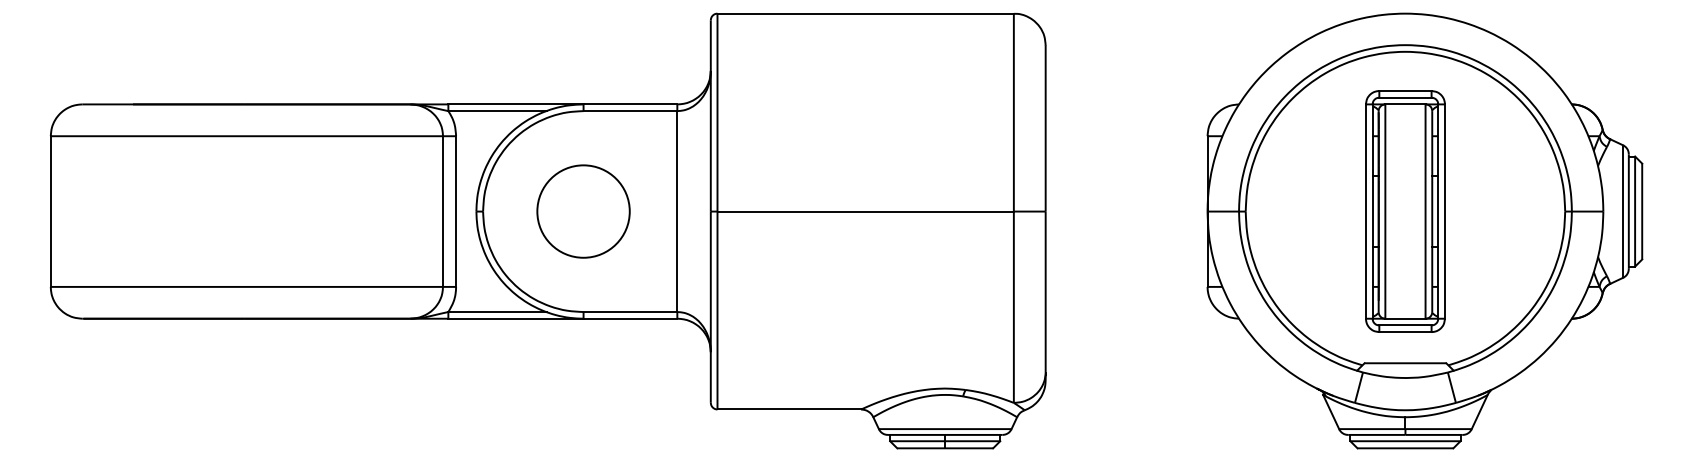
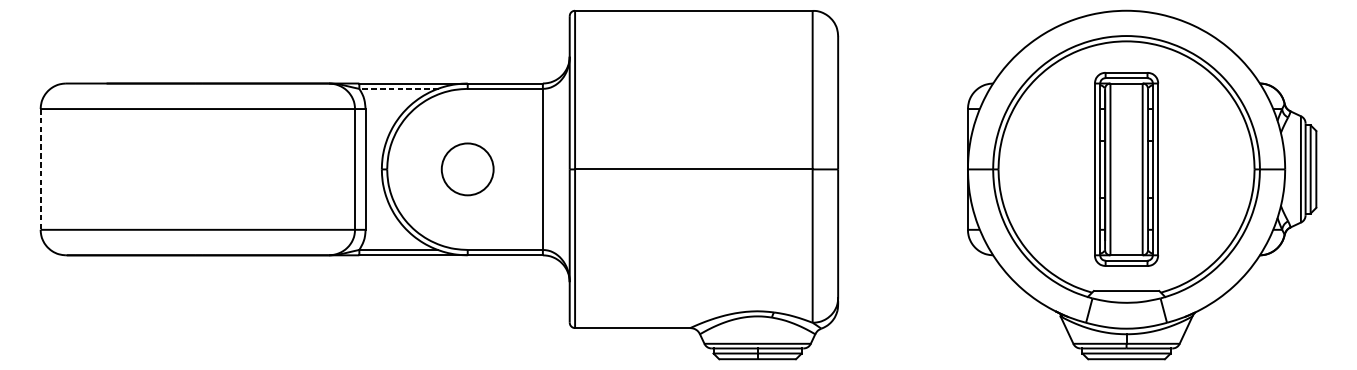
line: (497, 111) -> (398, 89), solid -> dashed
circle: (583, 211) -> (467, 169), size x0.7
line: (50, 212) -> (40, 170), solid -> dashed

